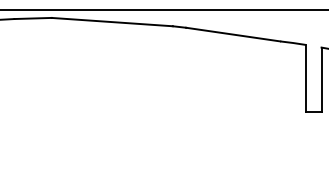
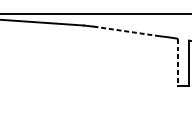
line: (233, 34) -> (126, 31), solid -> dashed
line: (306, 78) -> (178, 62), solid -> dashed

